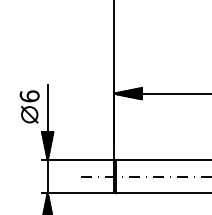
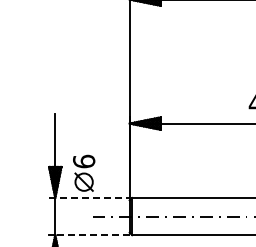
part: (30, 106) -> (84, 172), moved
line: (78, 159) -> (89, 197), solid -> dashed
line: (80, 193) -> (92, 235), solid -> dashed

